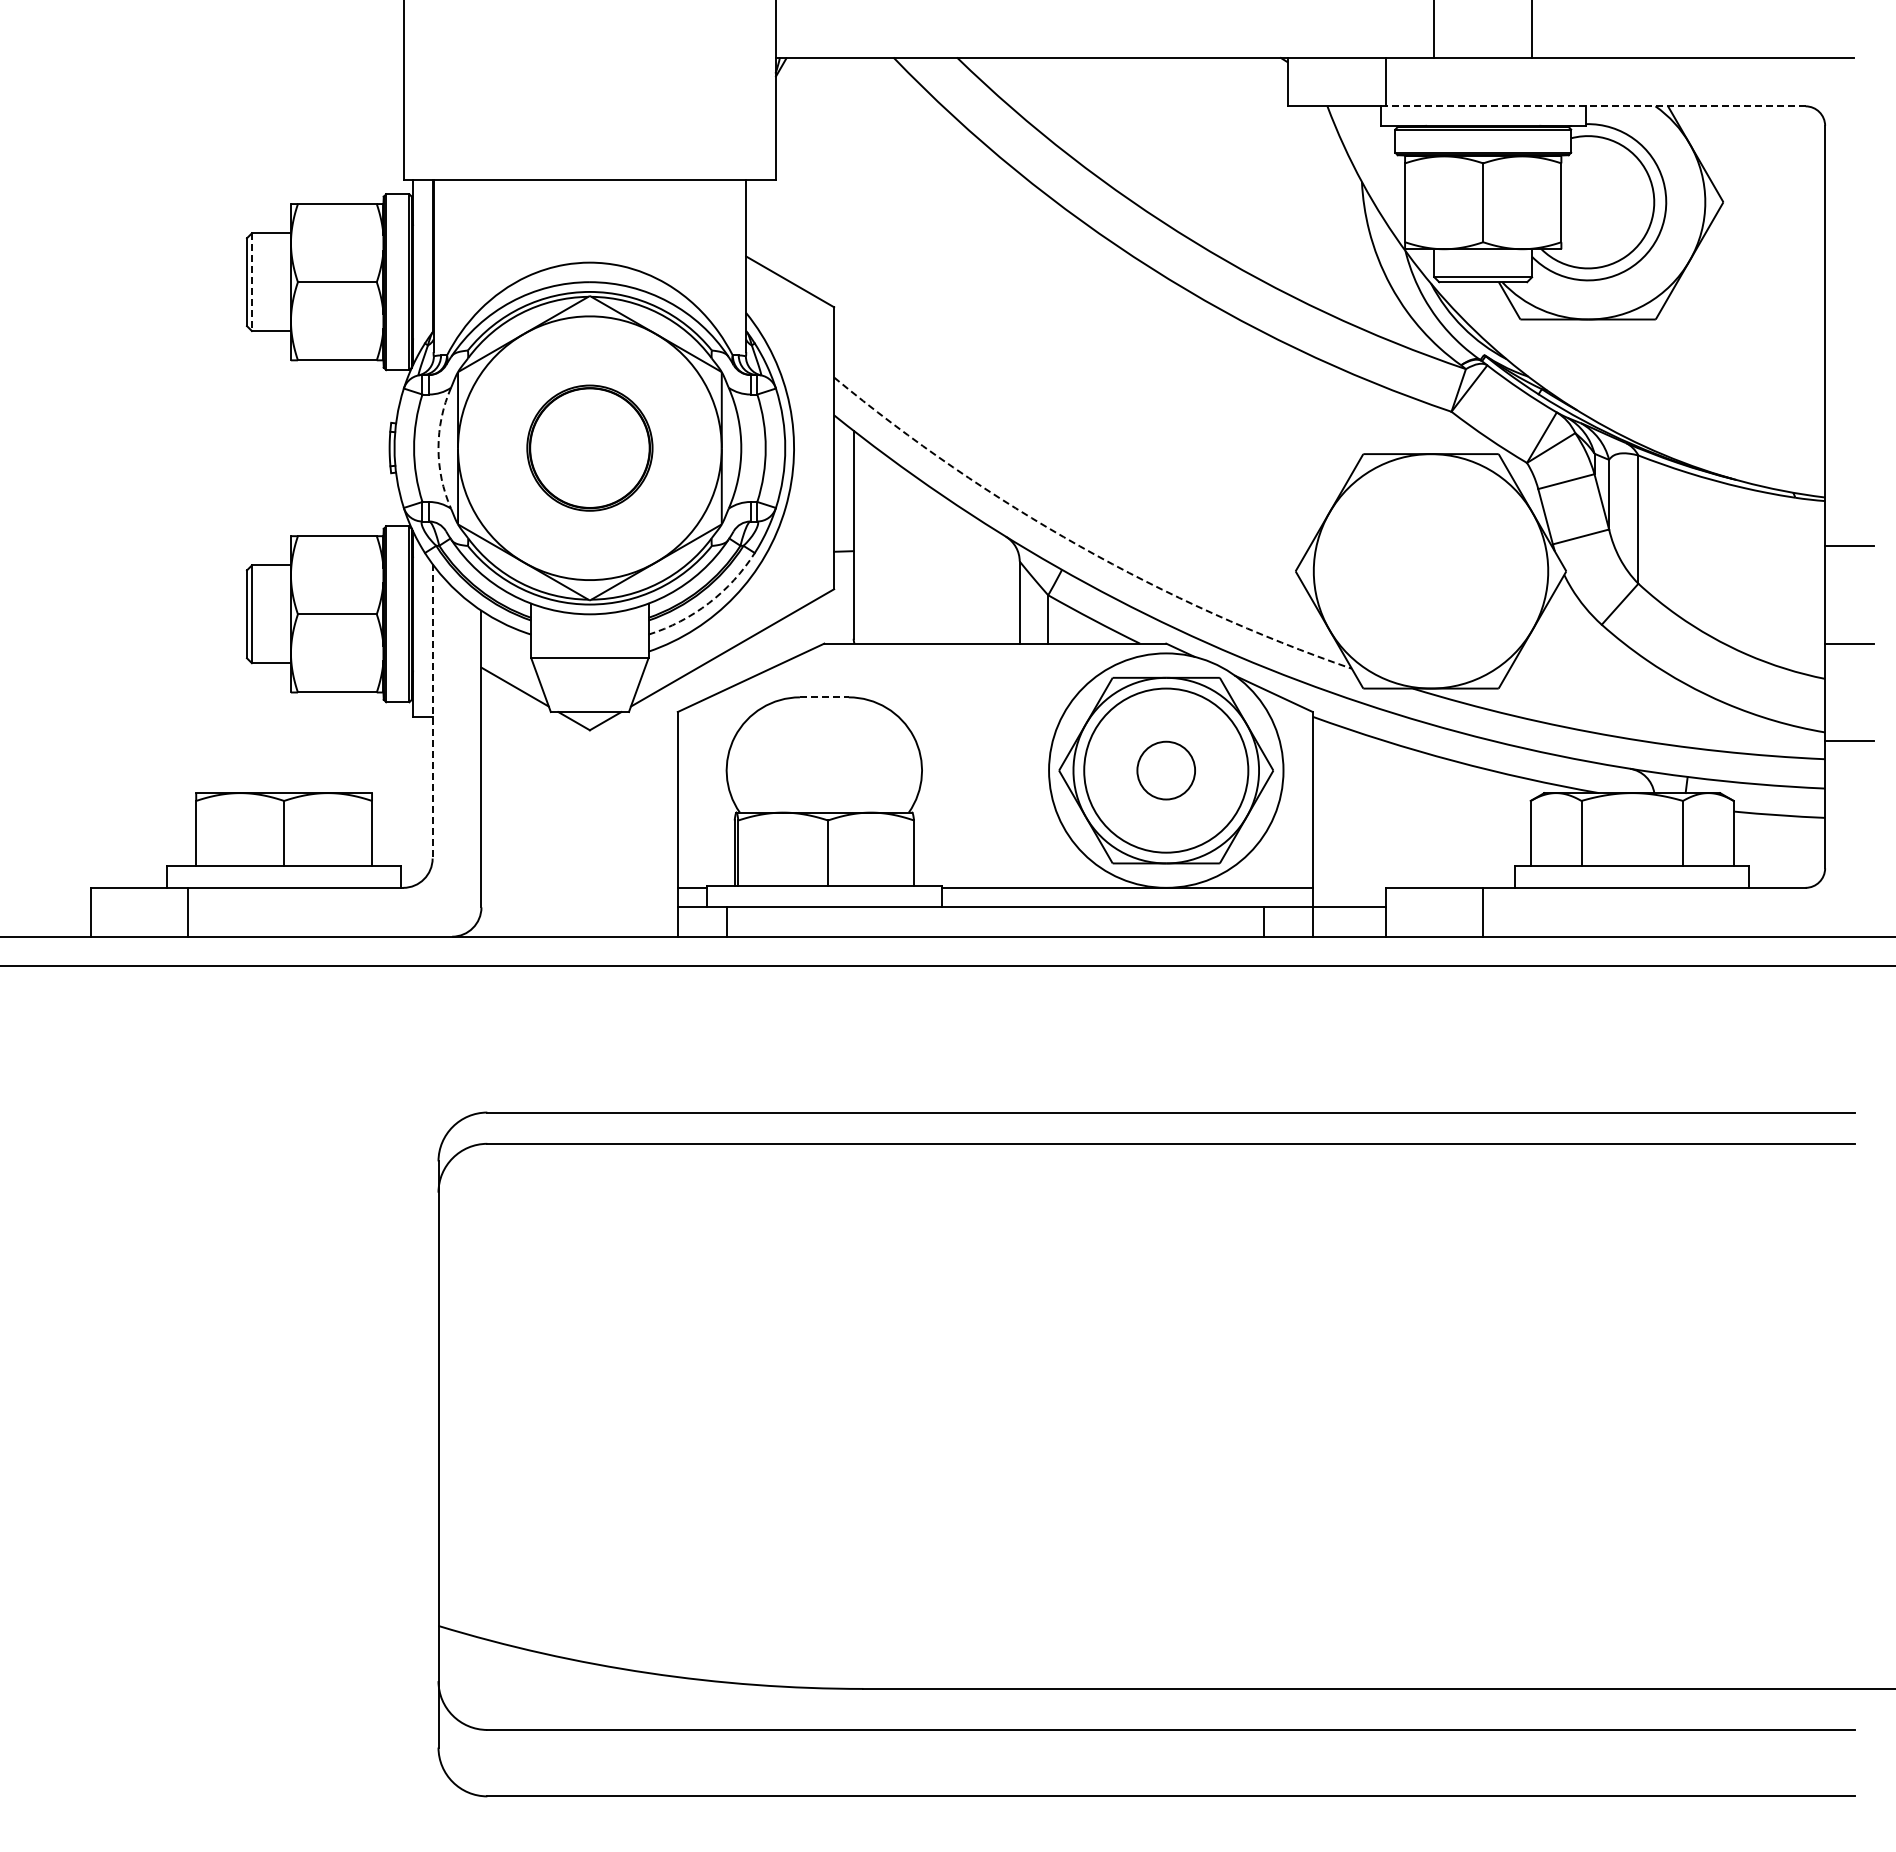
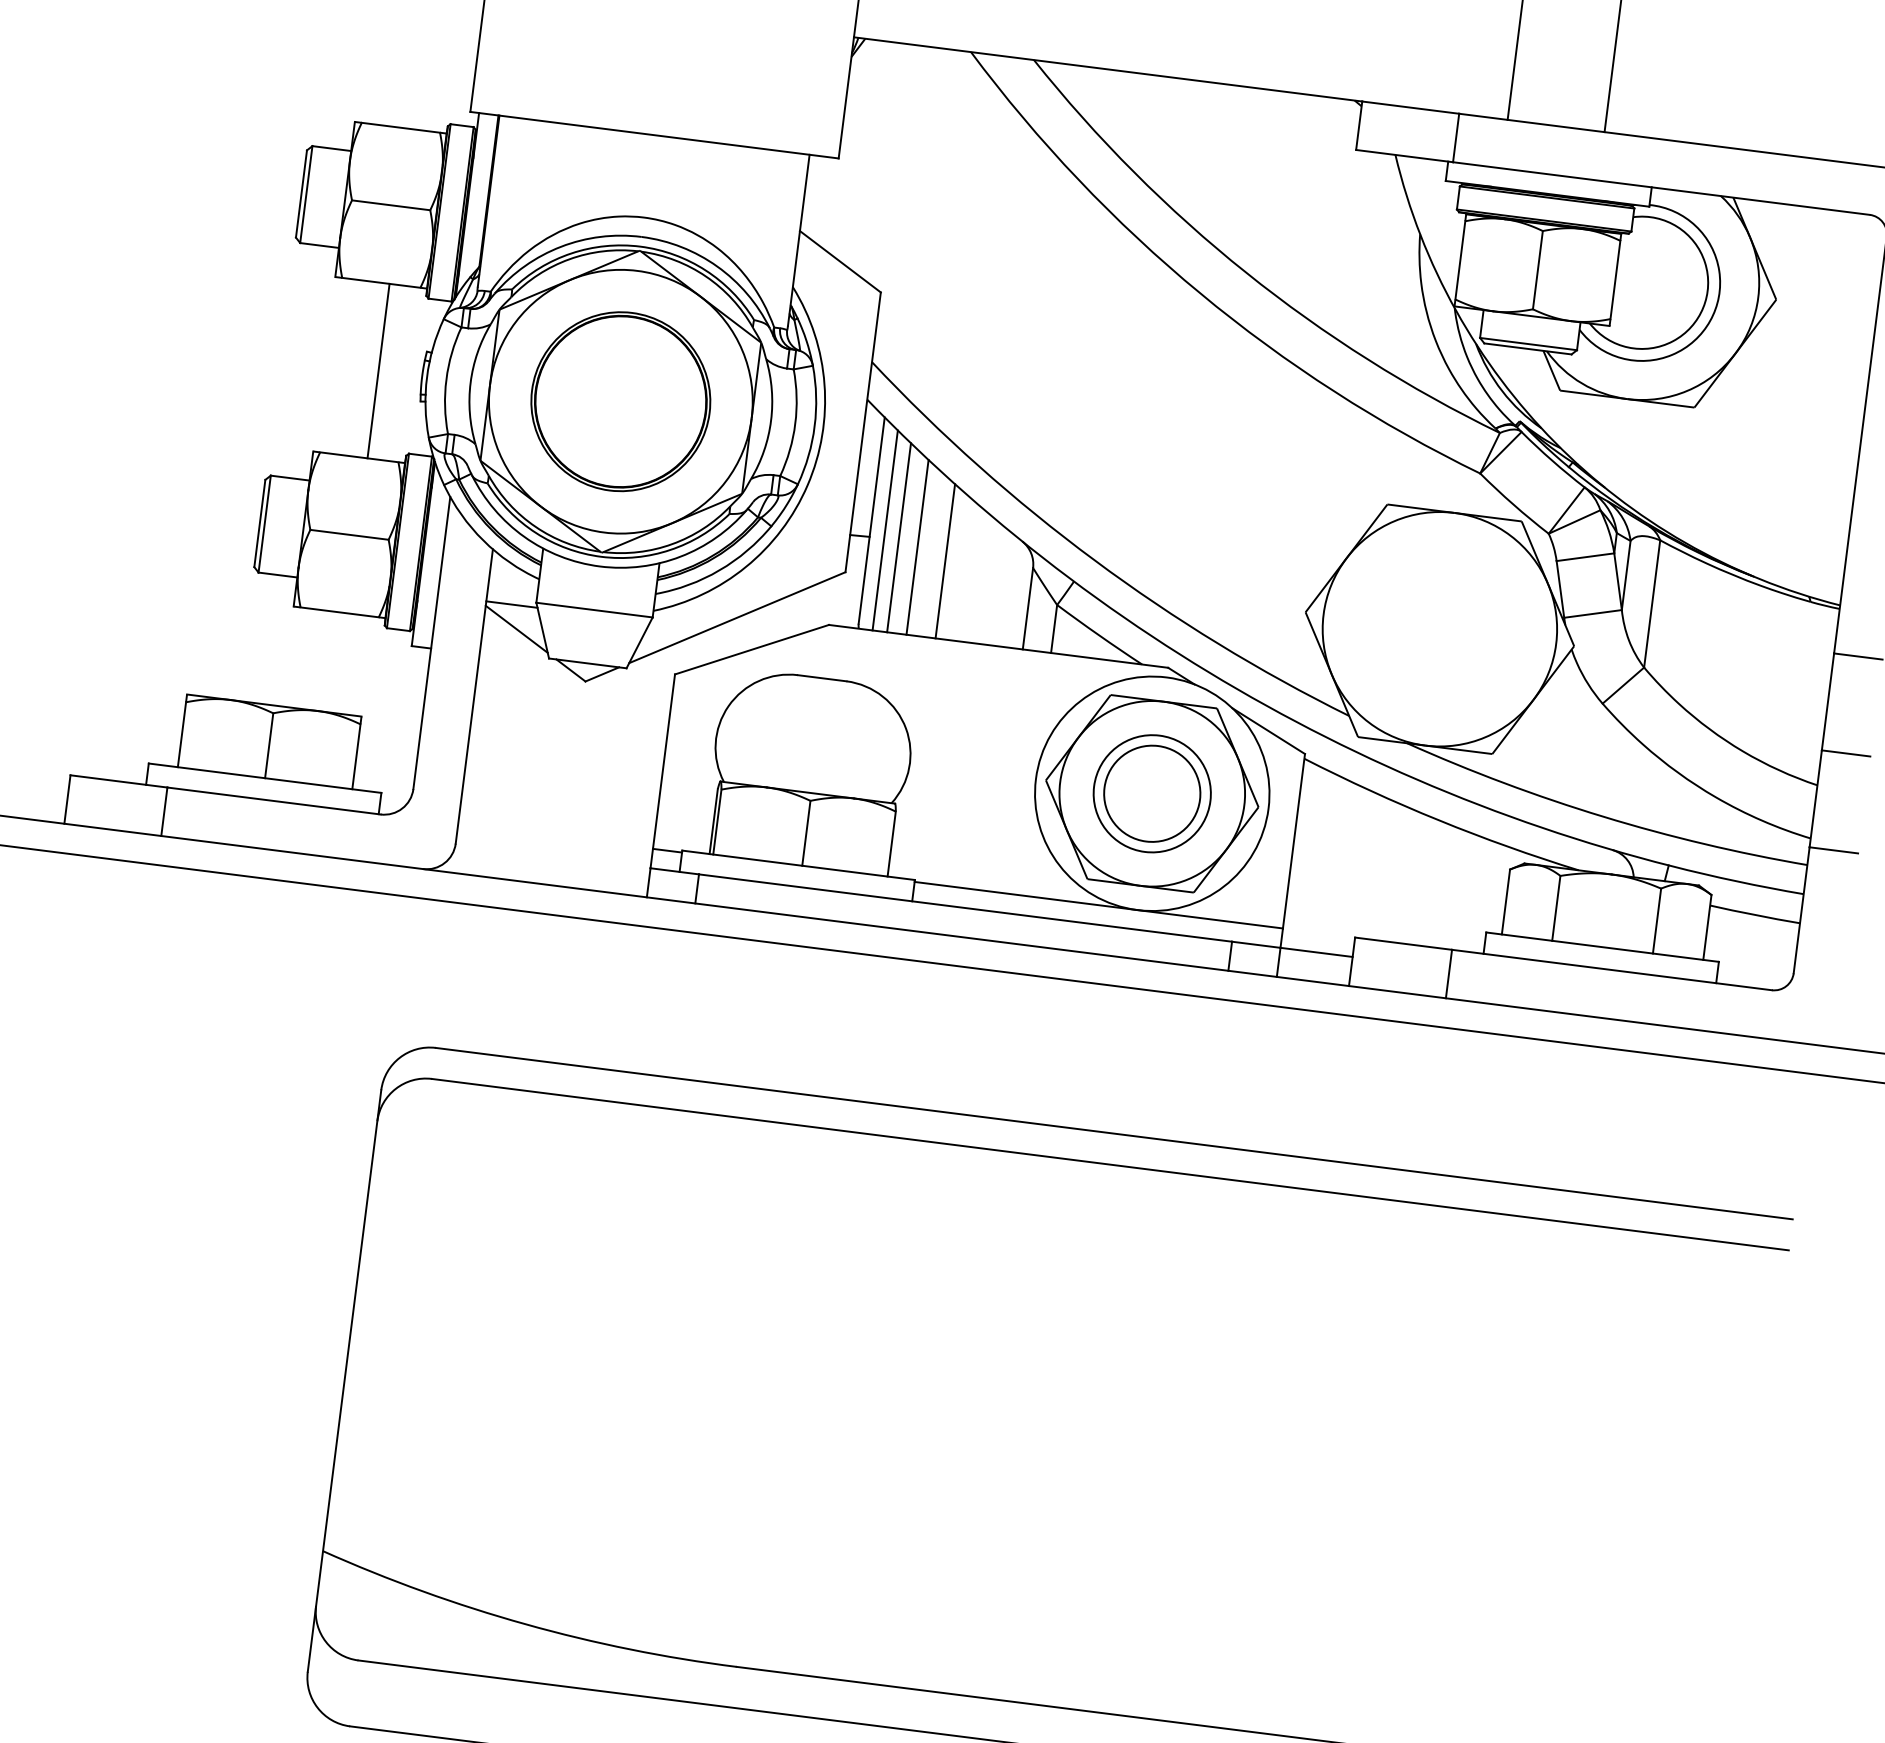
line: (1595, 106) -> (1661, 188), dashed -> solid
line: (251, 282) -> (305, 194), dashed -> solid
part: (589, 447) -> (620, 400), size x1.43
line: (345, 448) -> (378, 371), added
arc: (438, 448) -> (470, 382), dashed -> solid
line: (868, 542) -> (885, 530), added
arc: (1079, 546) -> (1094, 560), dashed -> solid
line: (882, 548) -> (898, 537), added
line: (902, 555) -> (917, 547), added
line: (931, 565) -> (945, 560), added
arc: (708, 603) -> (719, 570), dashed -> solid
line: (507, 663) -> (512, 604), added
line: (824, 697) -> (822, 678), dashed -> solid
line: (432, 711) -> (431, 643), dashed -> solid
circle: (1165, 770) -> (1151, 793), size x0.71
circle: (1166, 770) -> (1152, 793), size x1.67

